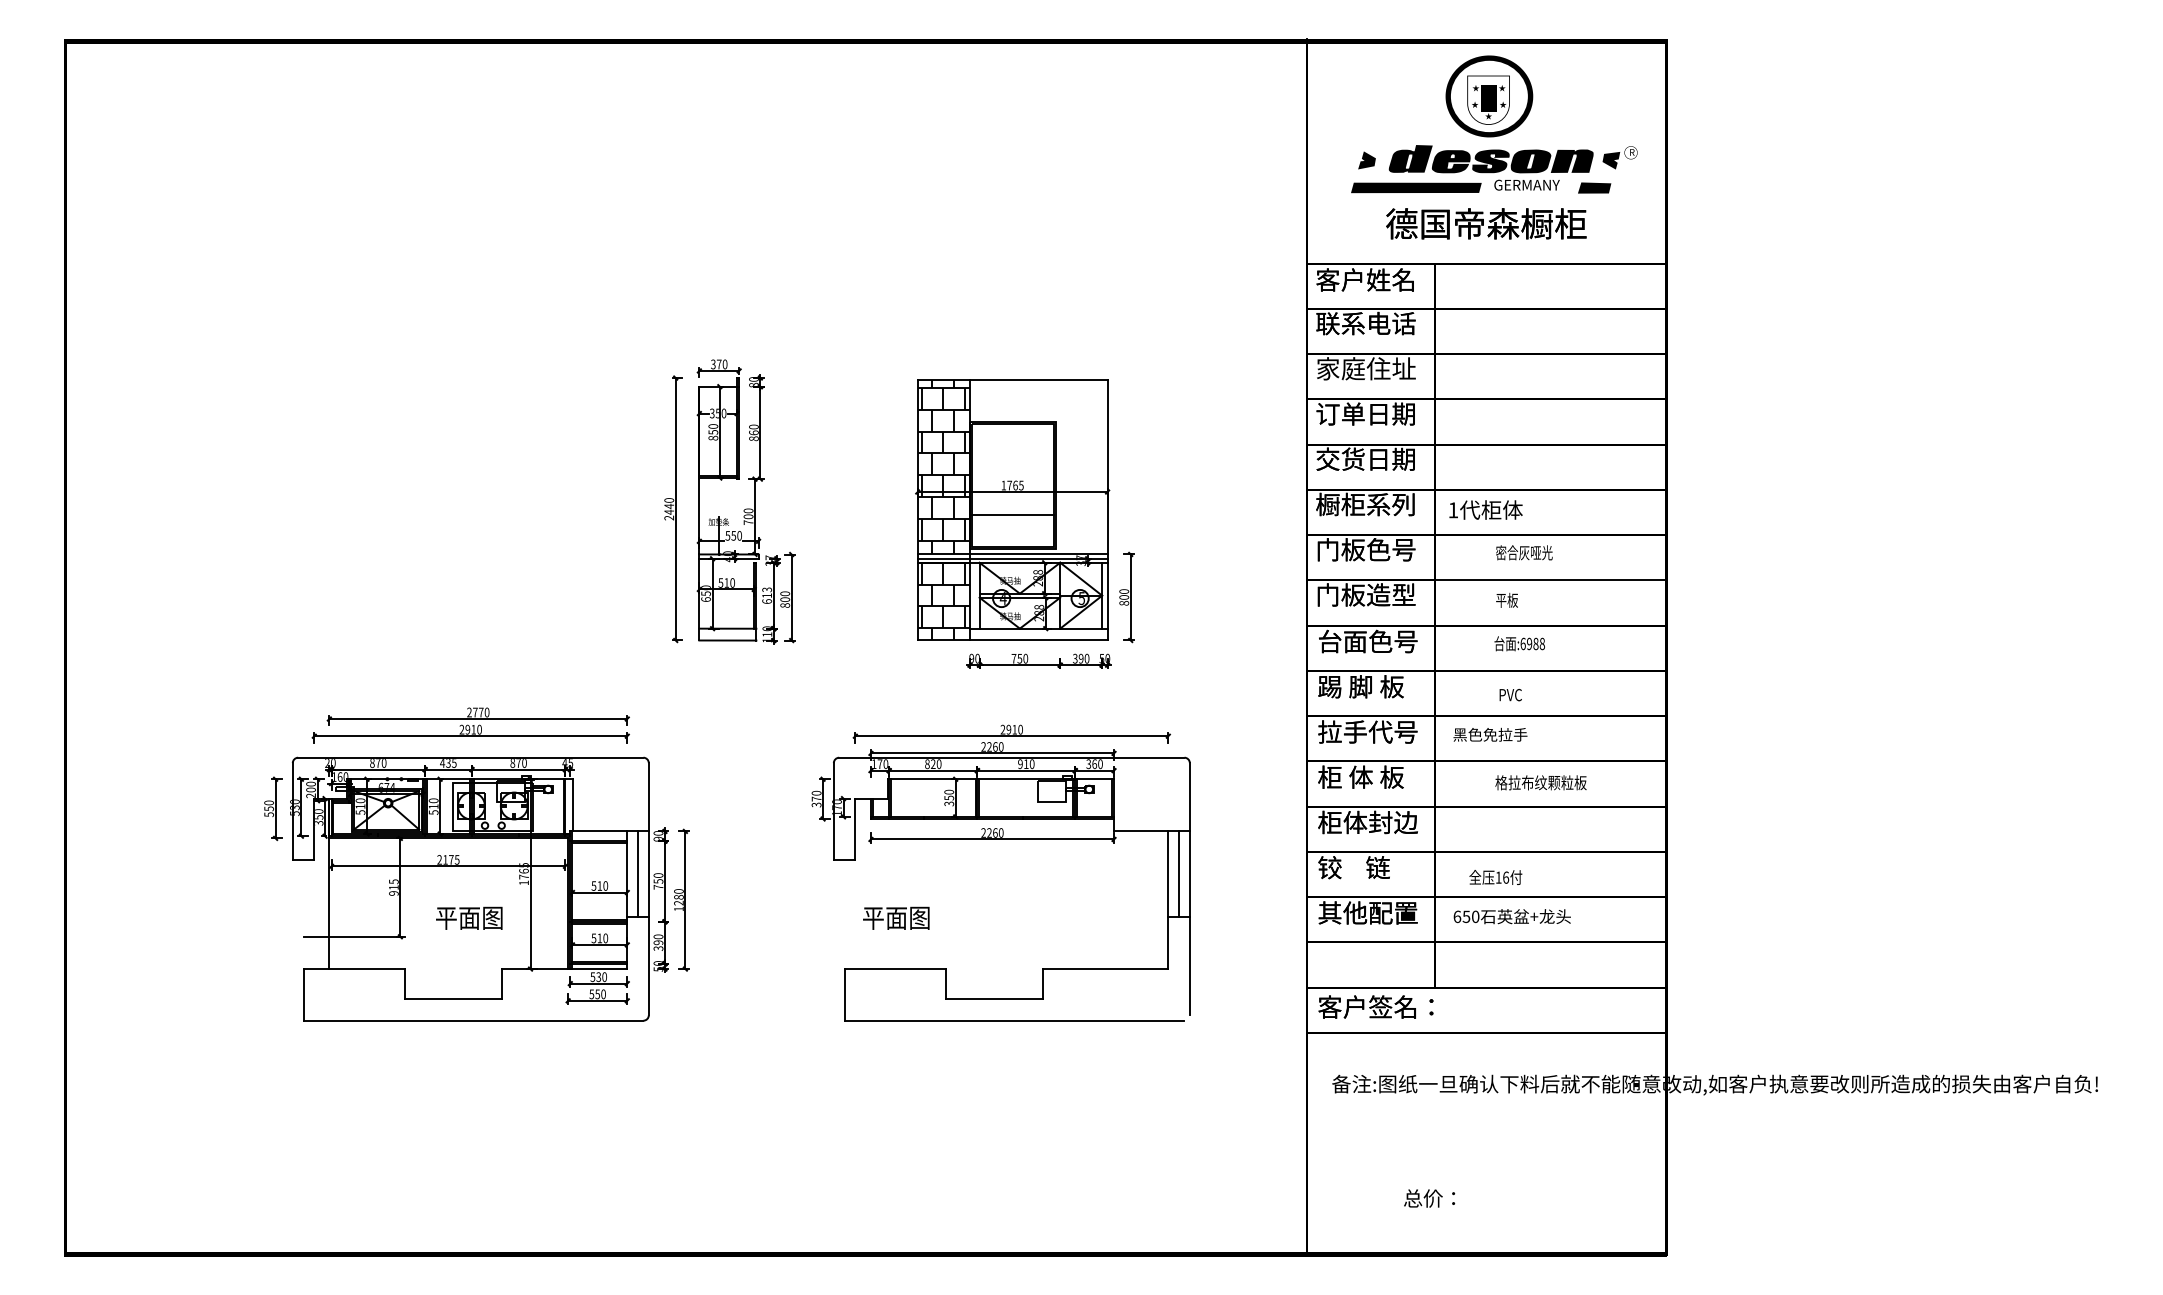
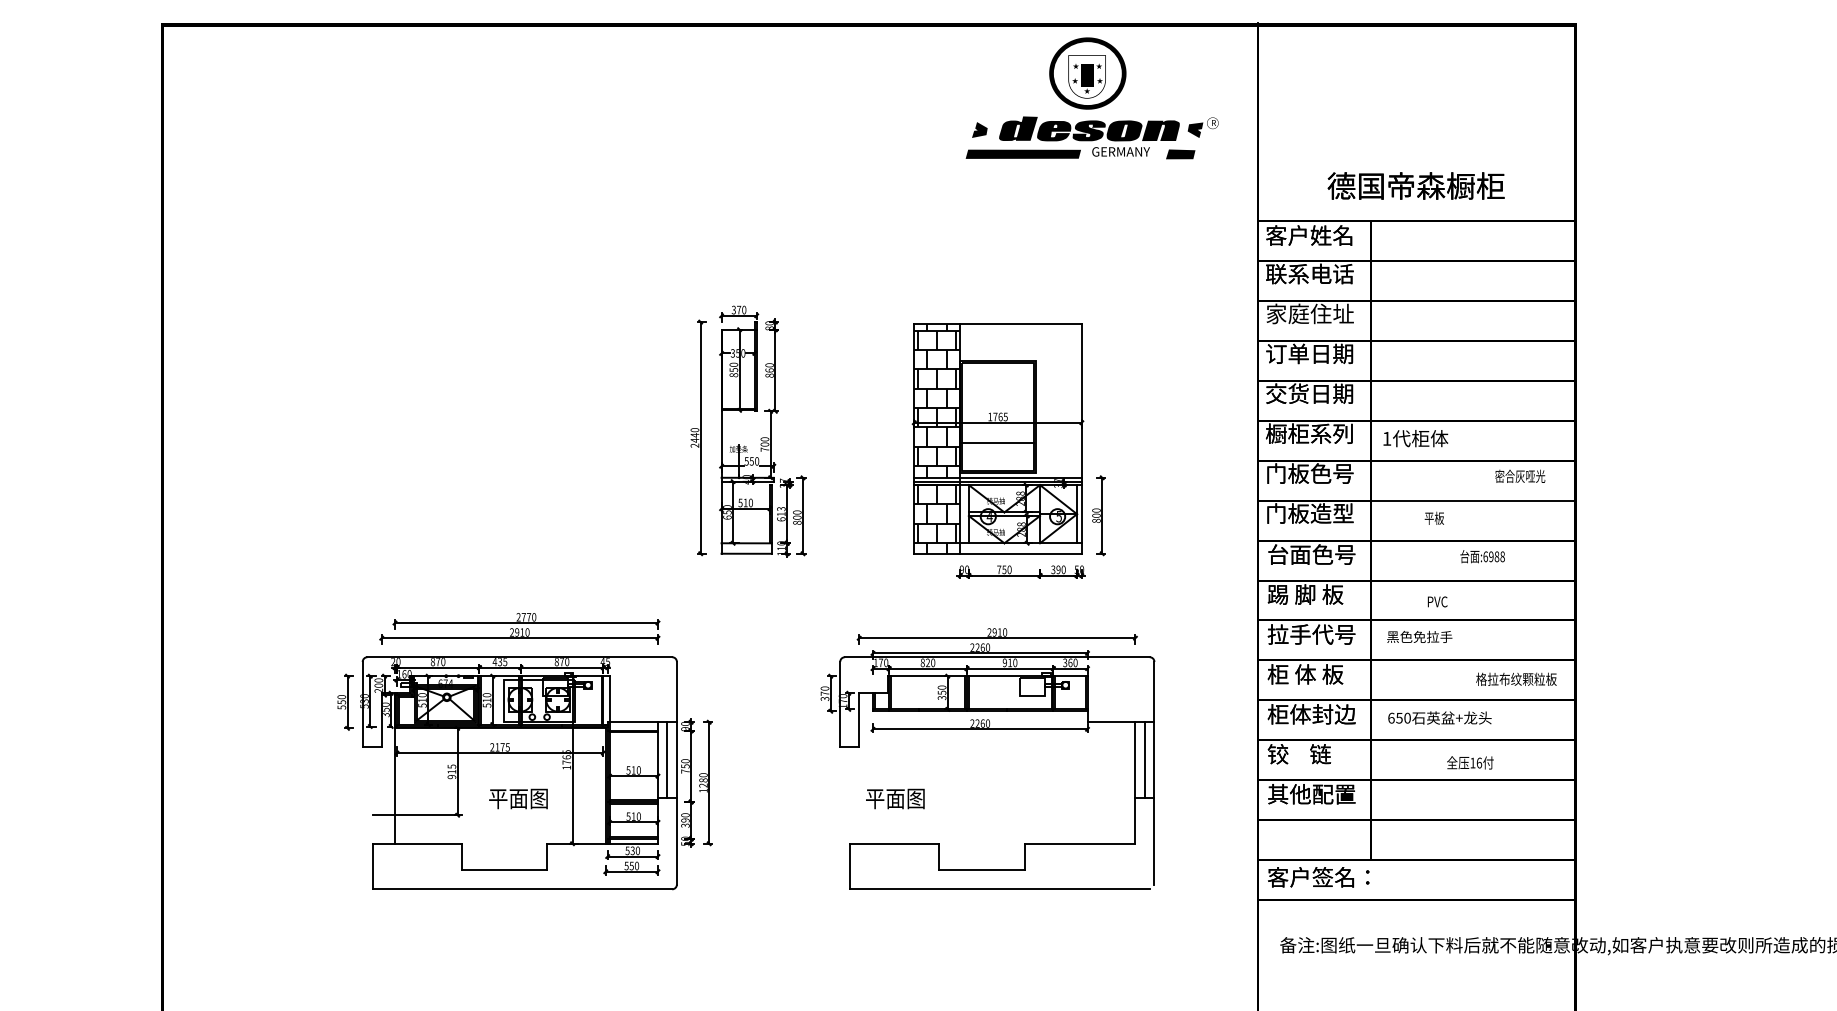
part: (1494, 124) -> (1092, 98), moved
text: (1524, 552) -> (1520, 476), moved
text: (1519, 643) -> (1482, 556), moved
text: (1540, 782) -> (1515, 679), moved
text: (1495, 877) -> (1470, 762), moved
text: (1511, 916) -> (1439, 717), moved

